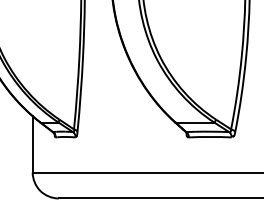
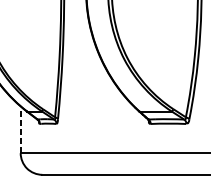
line: (32, 143) -> (20, 129), solid -> dashed

